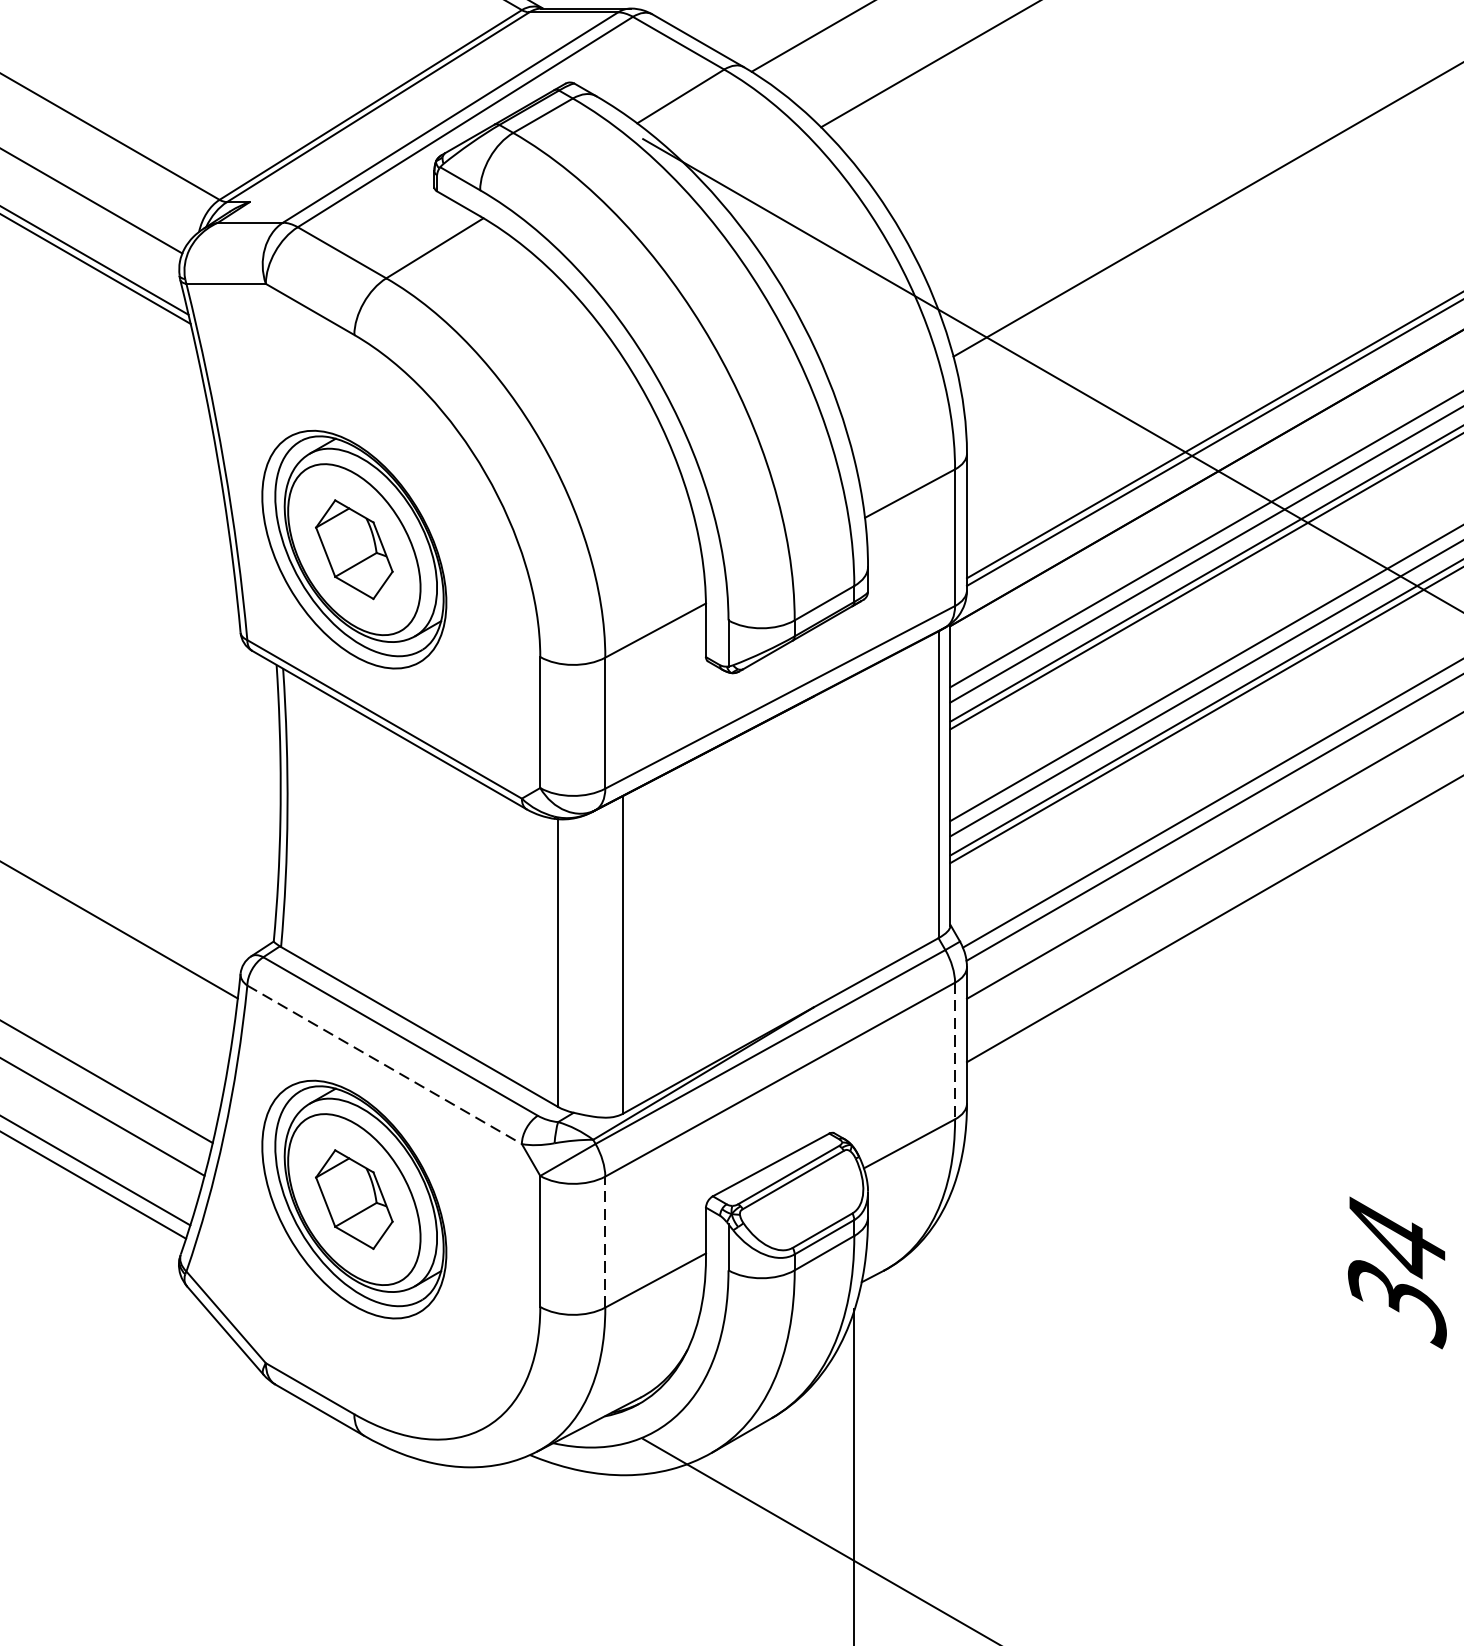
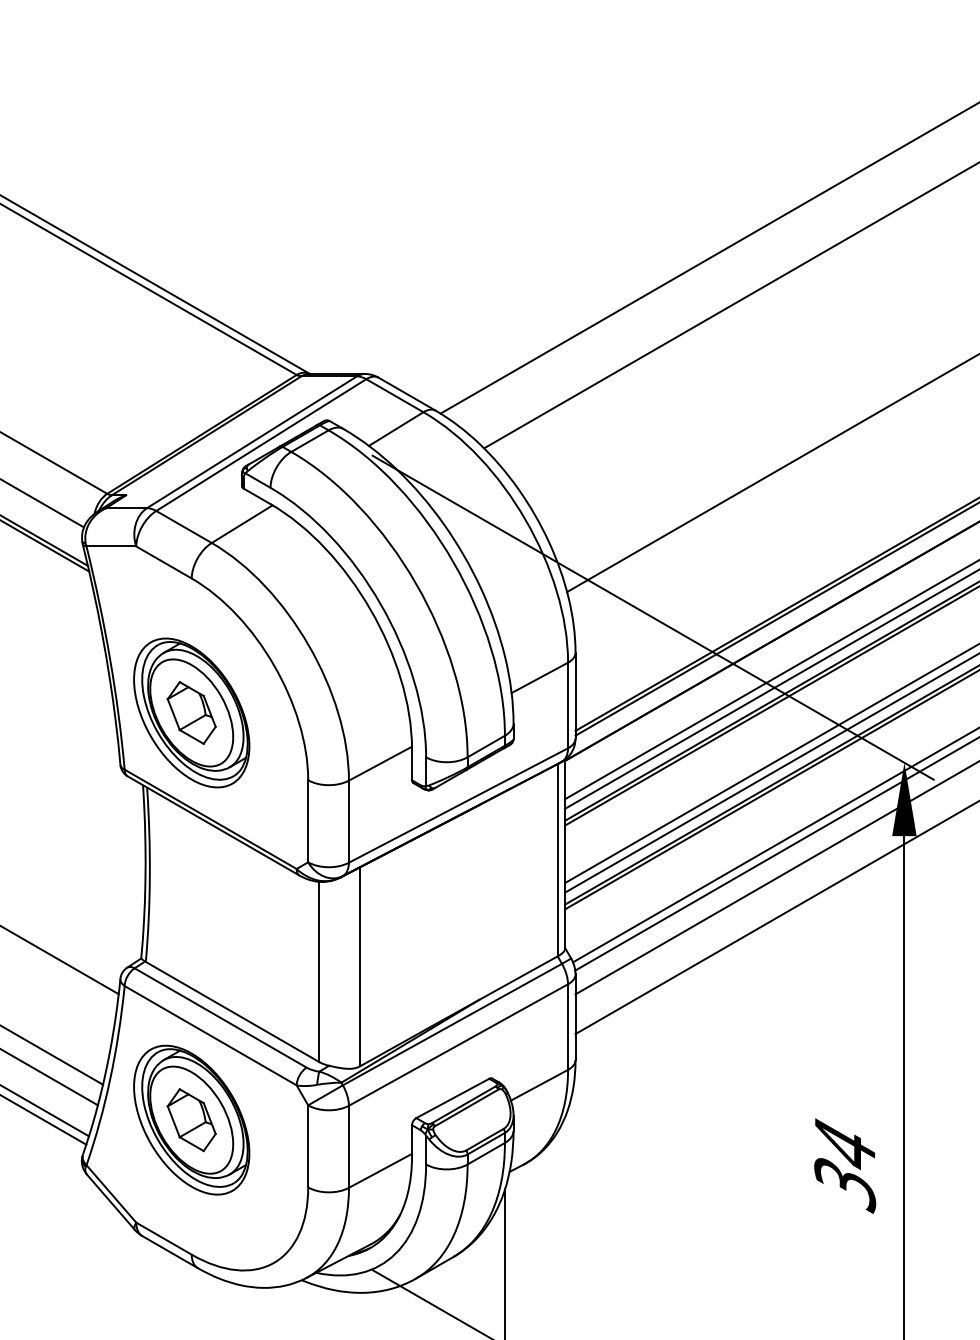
line: (955, 1051) -> (568, 1027), dashed -> solid
line: (385, 1064) -> (211, 1035), dashed -> solid
line: (604, 1241) -> (348, 1146), dashed -> solid

